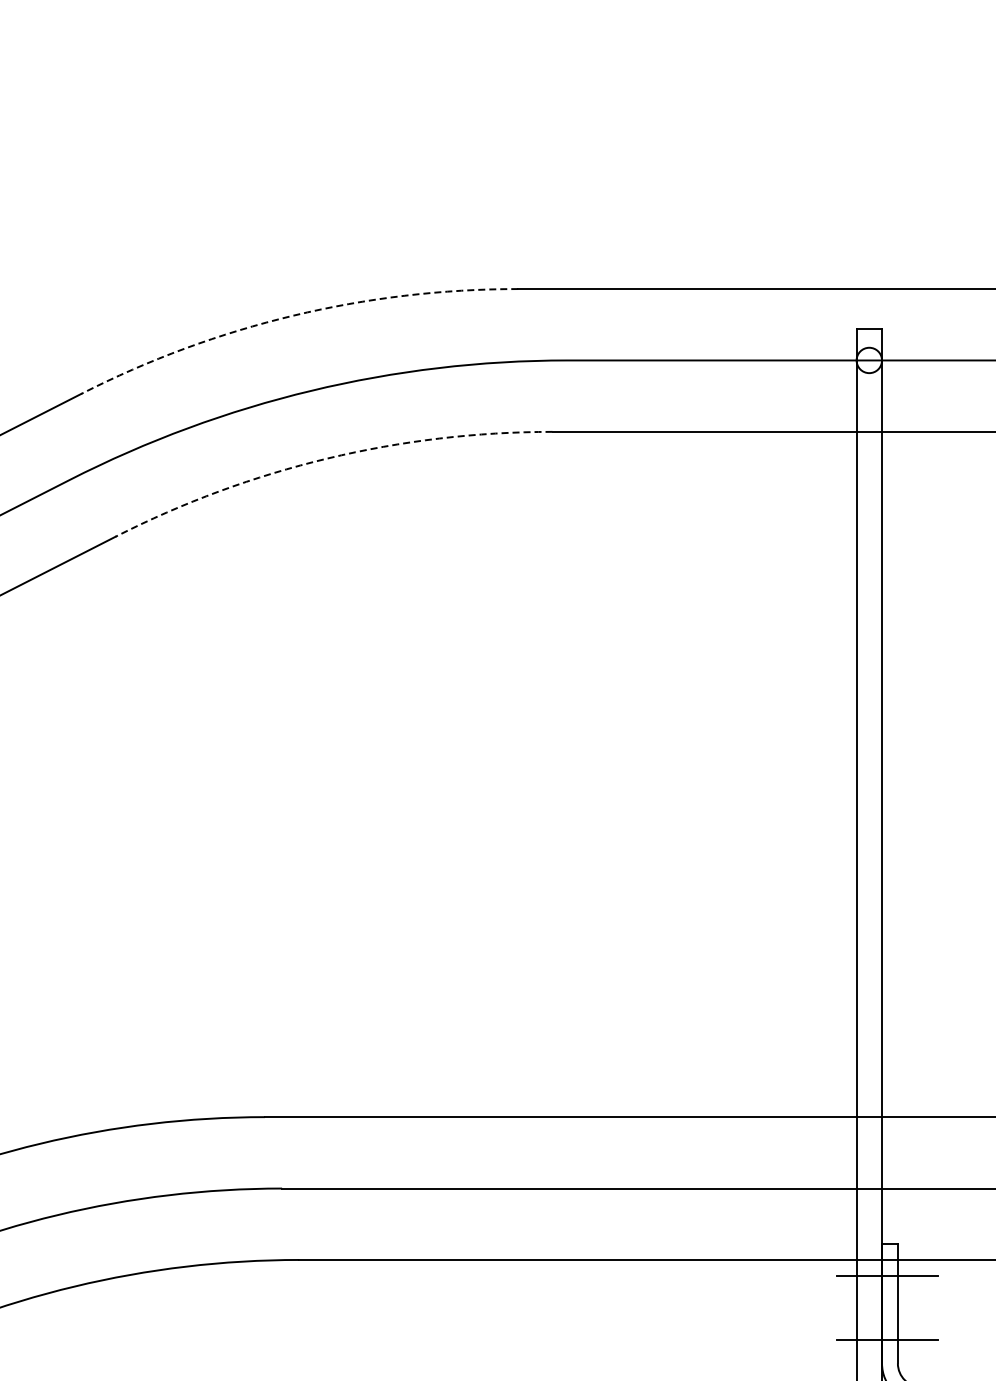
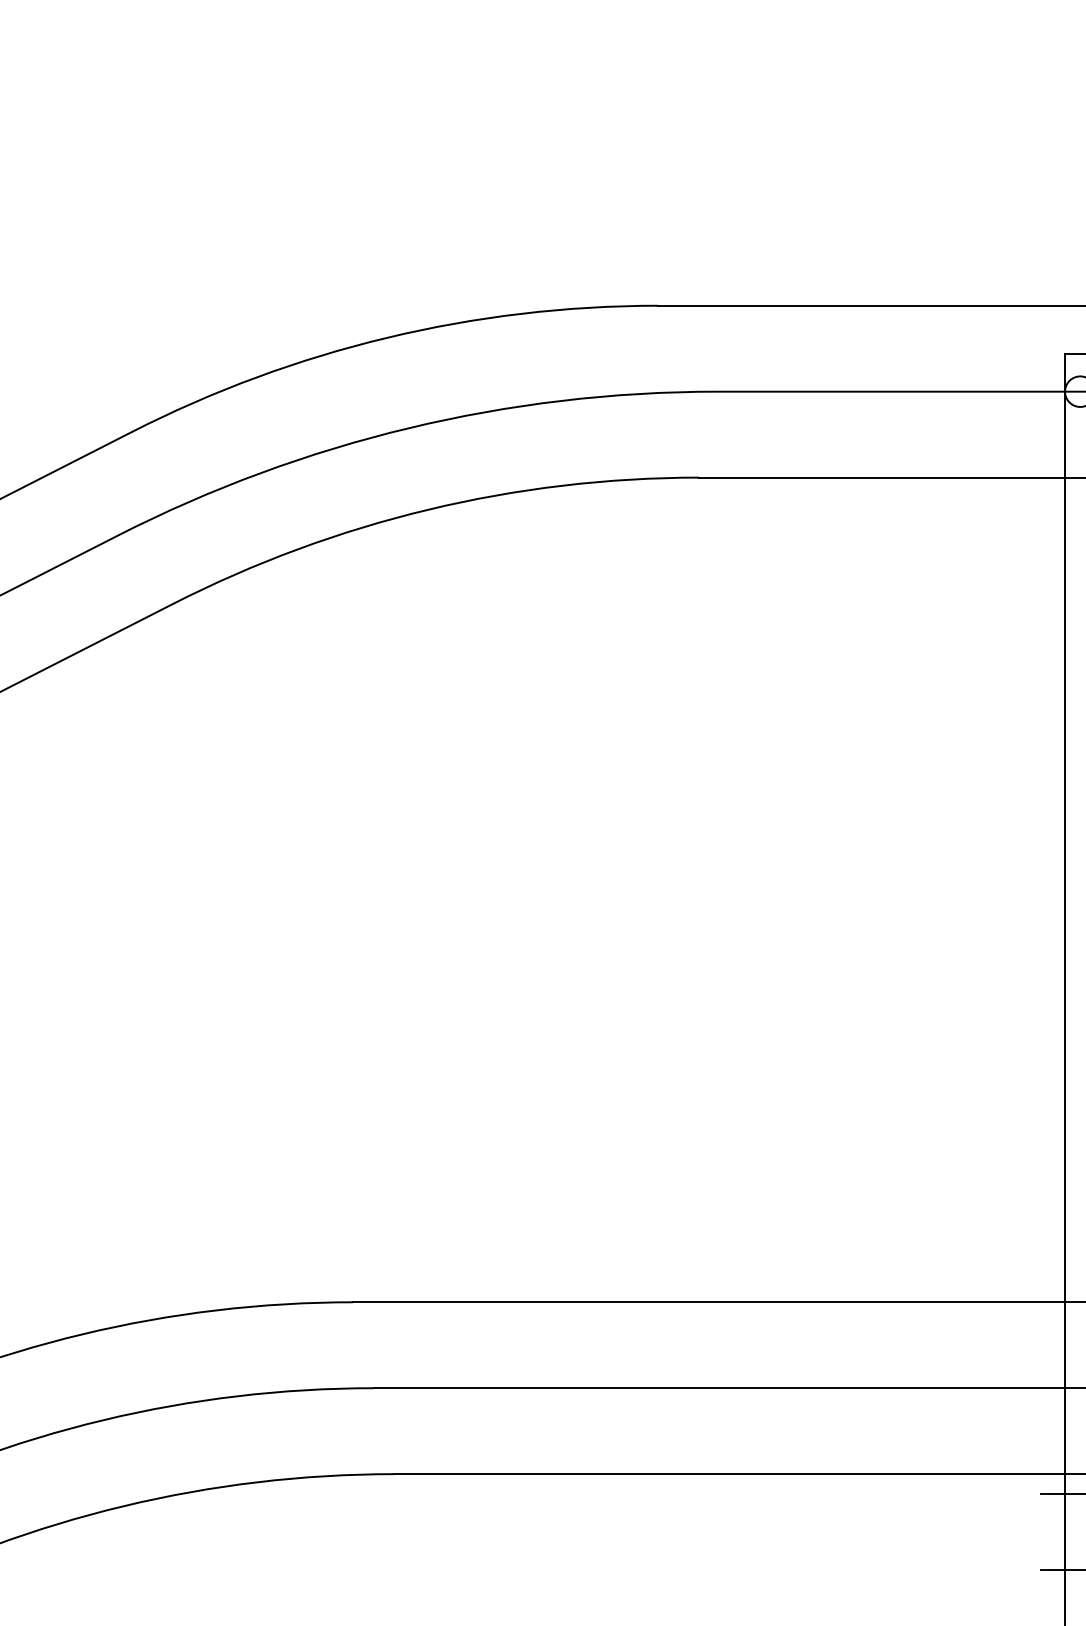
arc: (293, 315) -> (387, 337), dashed -> solid
arc: (327, 458) -> (428, 509), dashed -> solid

